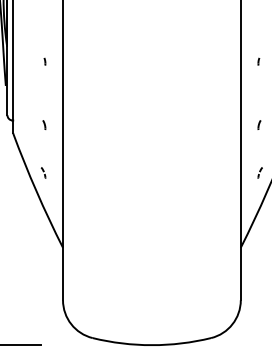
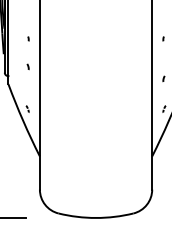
part: (43, 124) -> (27, 66), moved

